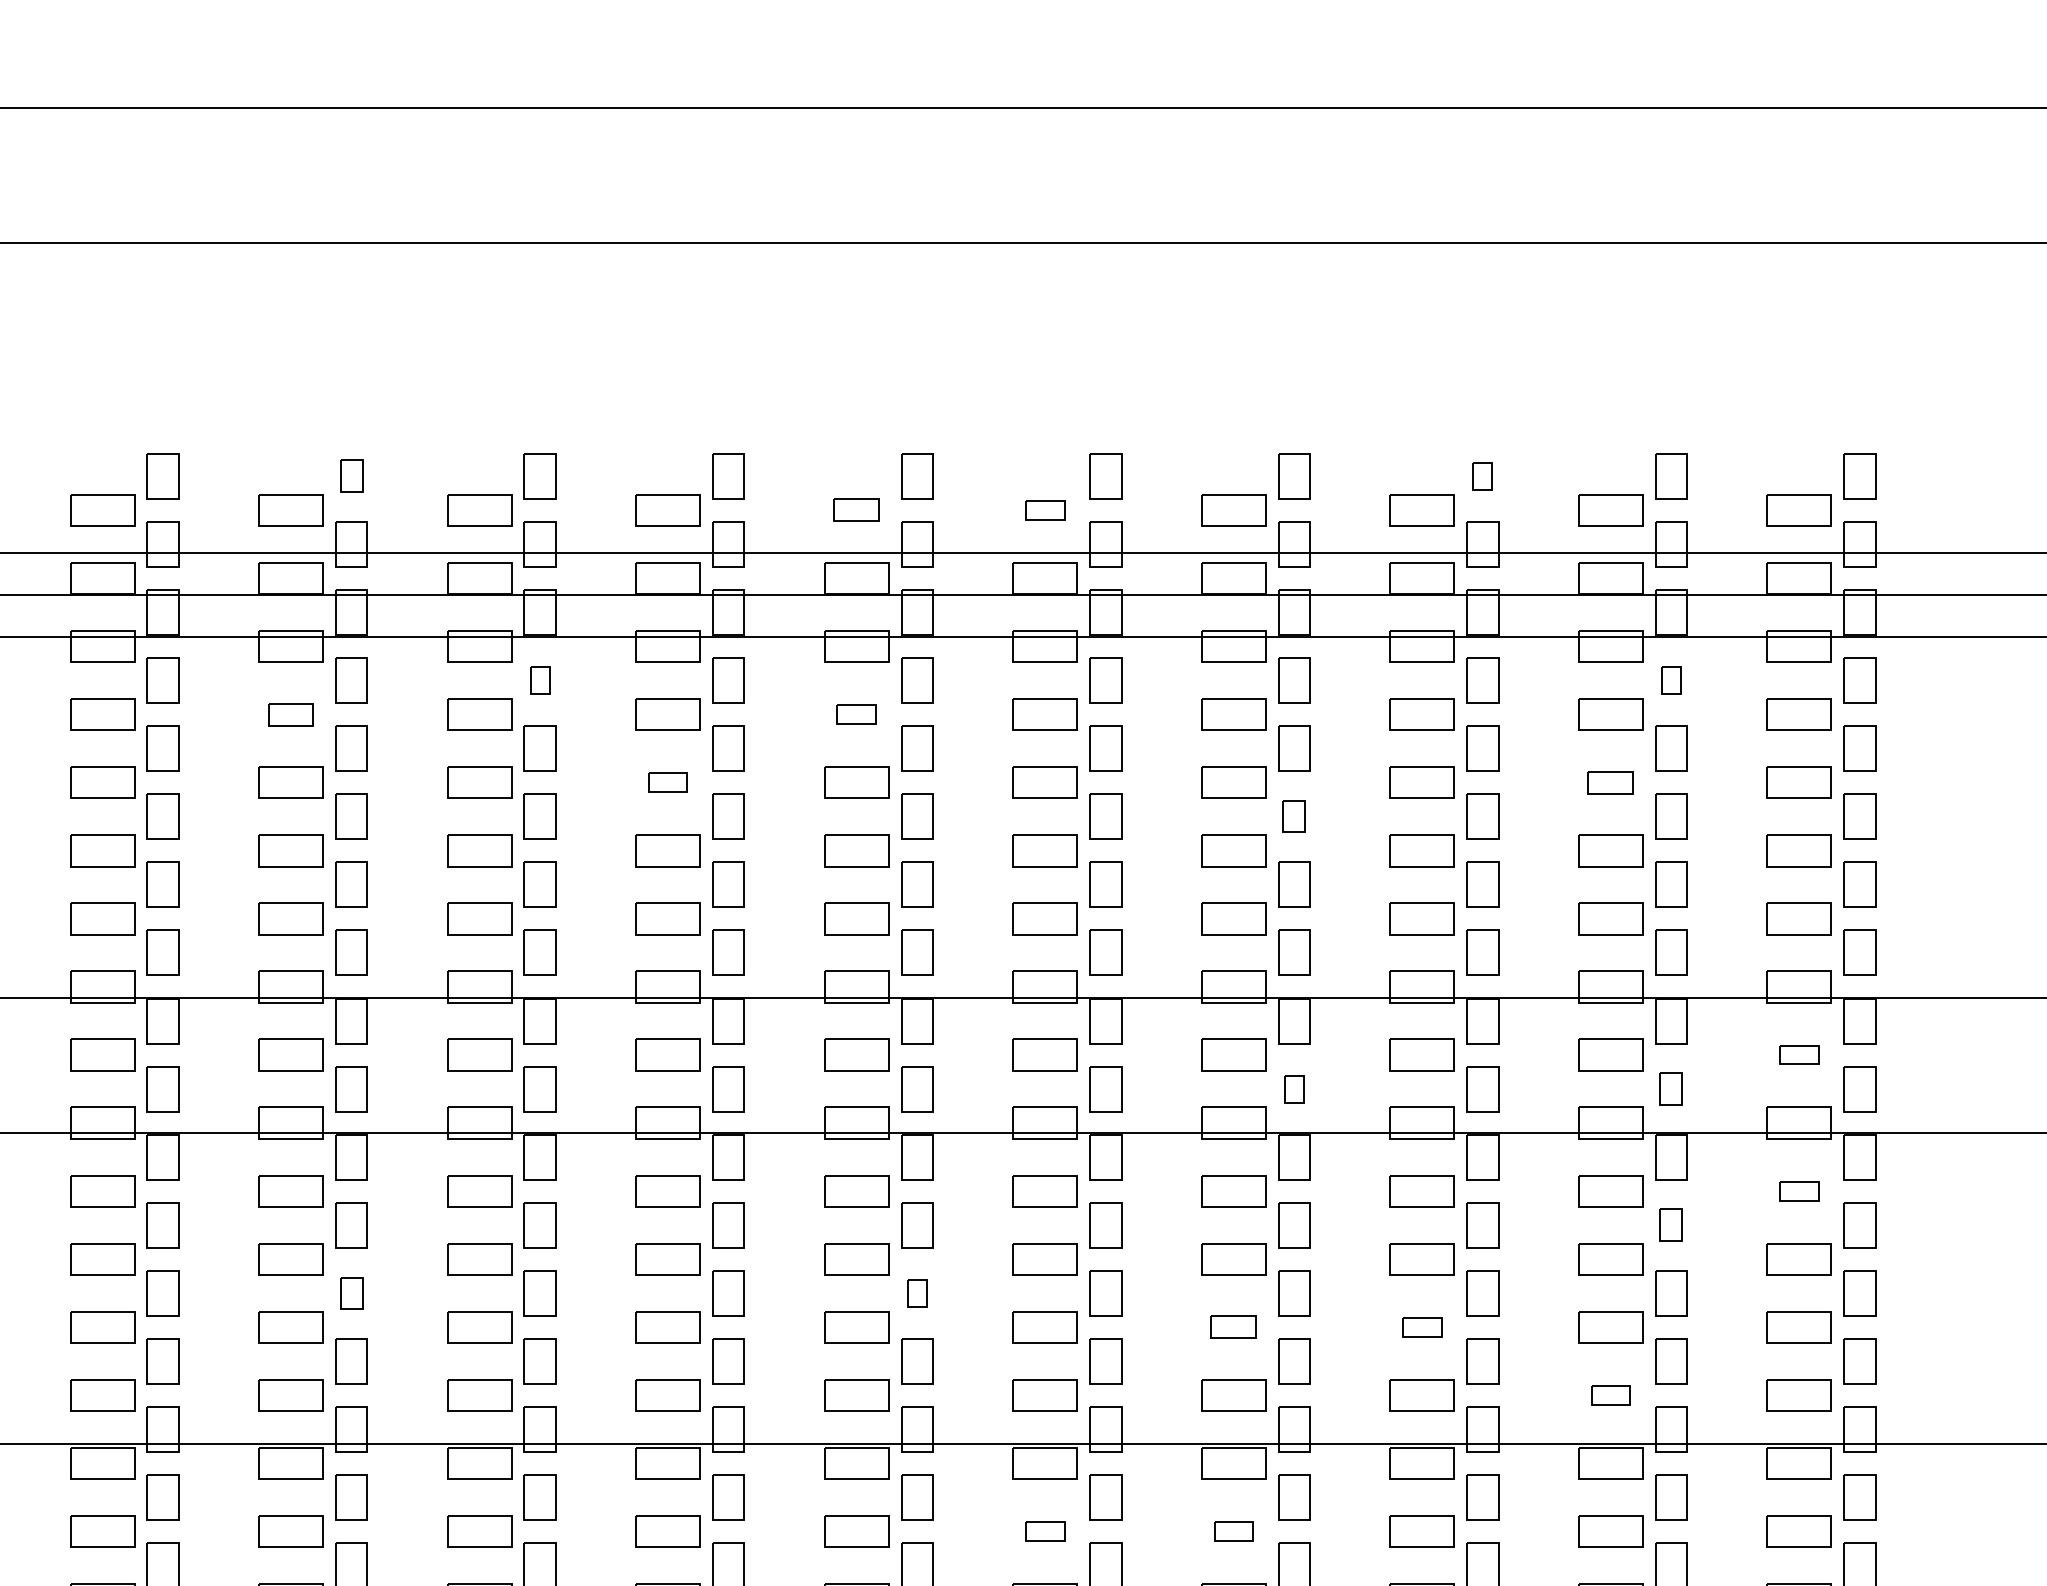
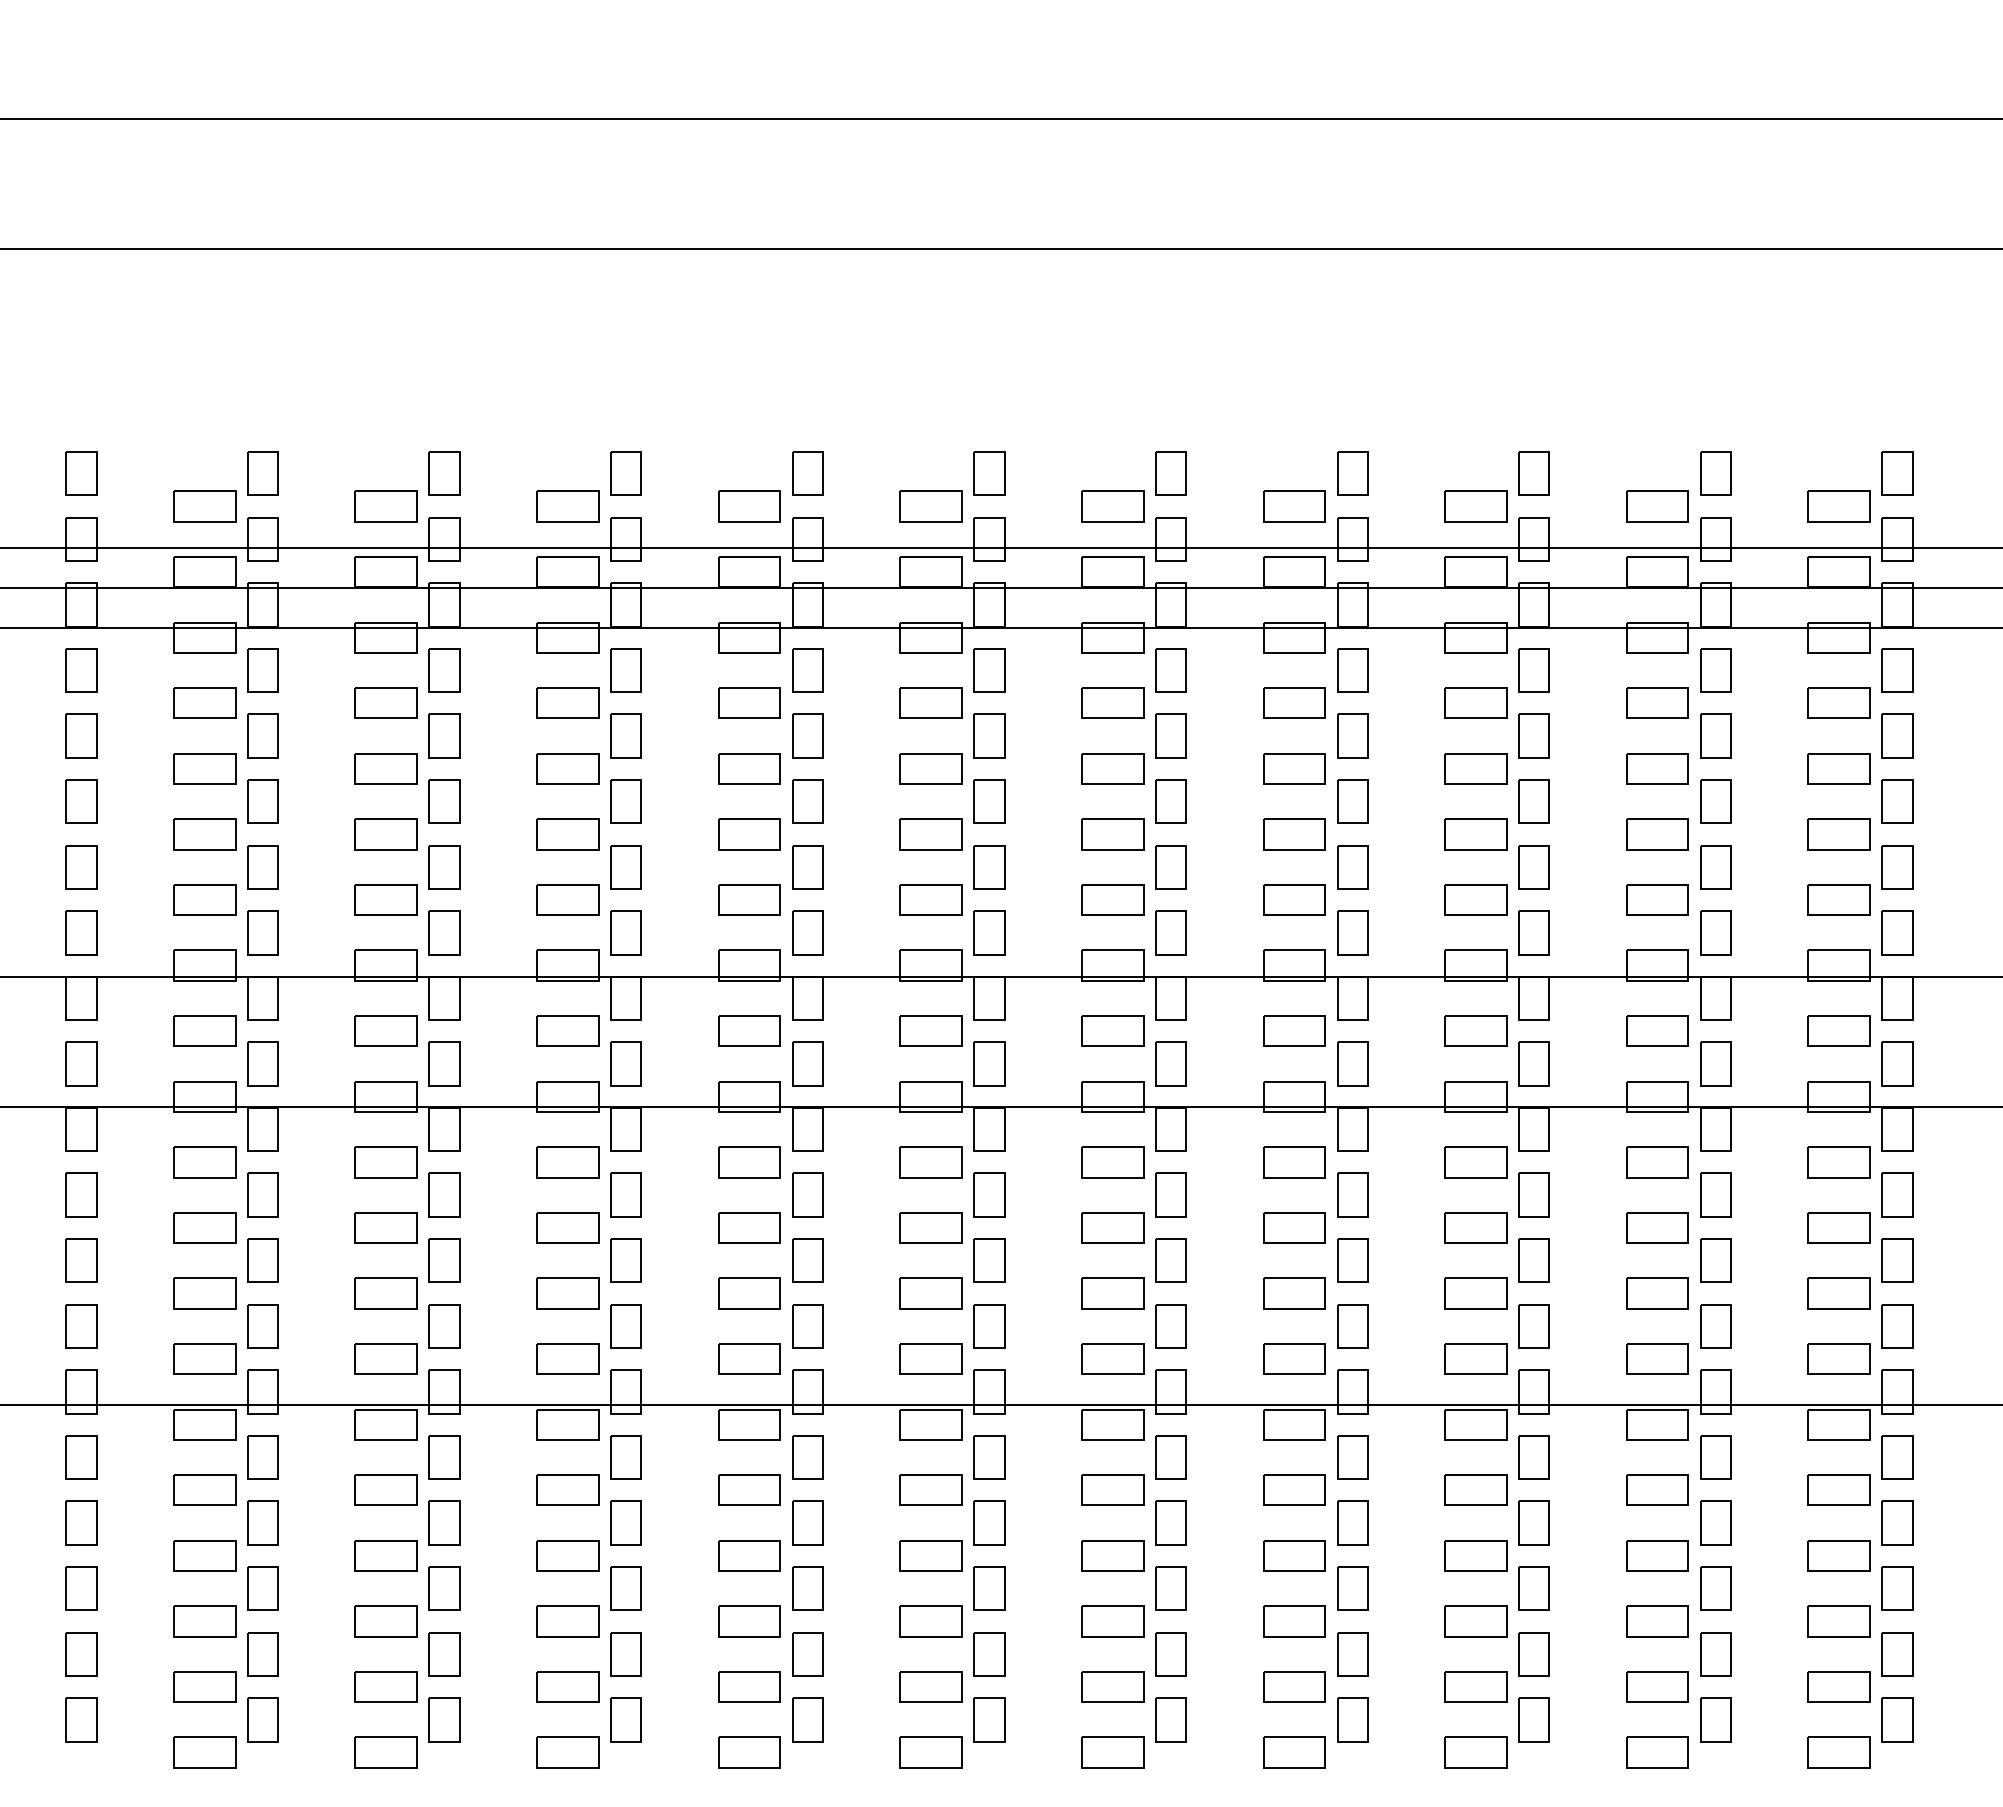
part: (351, 476) -> (444, 473), size x1.43
part: (1482, 476) -> (1533, 473), size x1.67
part: (856, 510) -> (930, 506), size x1.43
part: (1045, 510) -> (1112, 506), size x1.67
part: (539, 680) -> (625, 670), size x1.67
part: (1671, 680) -> (1715, 670), size x1.67
part: (290, 713) -> (385, 702), size x1.43
part: (856, 713) -> (930, 702), size x1.67
part: (668, 782) -> (749, 768), size x1.67
part: (1610, 782) -> (1657, 768), size x1.43
part: (1294, 816) -> (1352, 801), size x1.43
part: (1798, 1054) -> (1838, 1030), size x1.67
part: (1294, 1088) -> (1352, 1063), size x1.67
part: (1671, 1088) -> (1715, 1063), size x1.43
part: (1798, 1191) -> (1838, 1162), size x1.67
part: (1671, 1224) -> (1715, 1194), size x1.43
part: (351, 1293) -> (444, 1260), size x1.43
part: (917, 1293) -> (989, 1260), size x1.67
part: (1233, 1327) -> (1294, 1293), size x1.43
part: (1421, 1327) -> (1475, 1293), size x1.67
part: (1610, 1394) -> (1657, 1358), size x1.67
part: (1045, 1530) -> (1112, 1489), size x1.67
part: (1233, 1530) -> (1294, 1489), size x1.67

